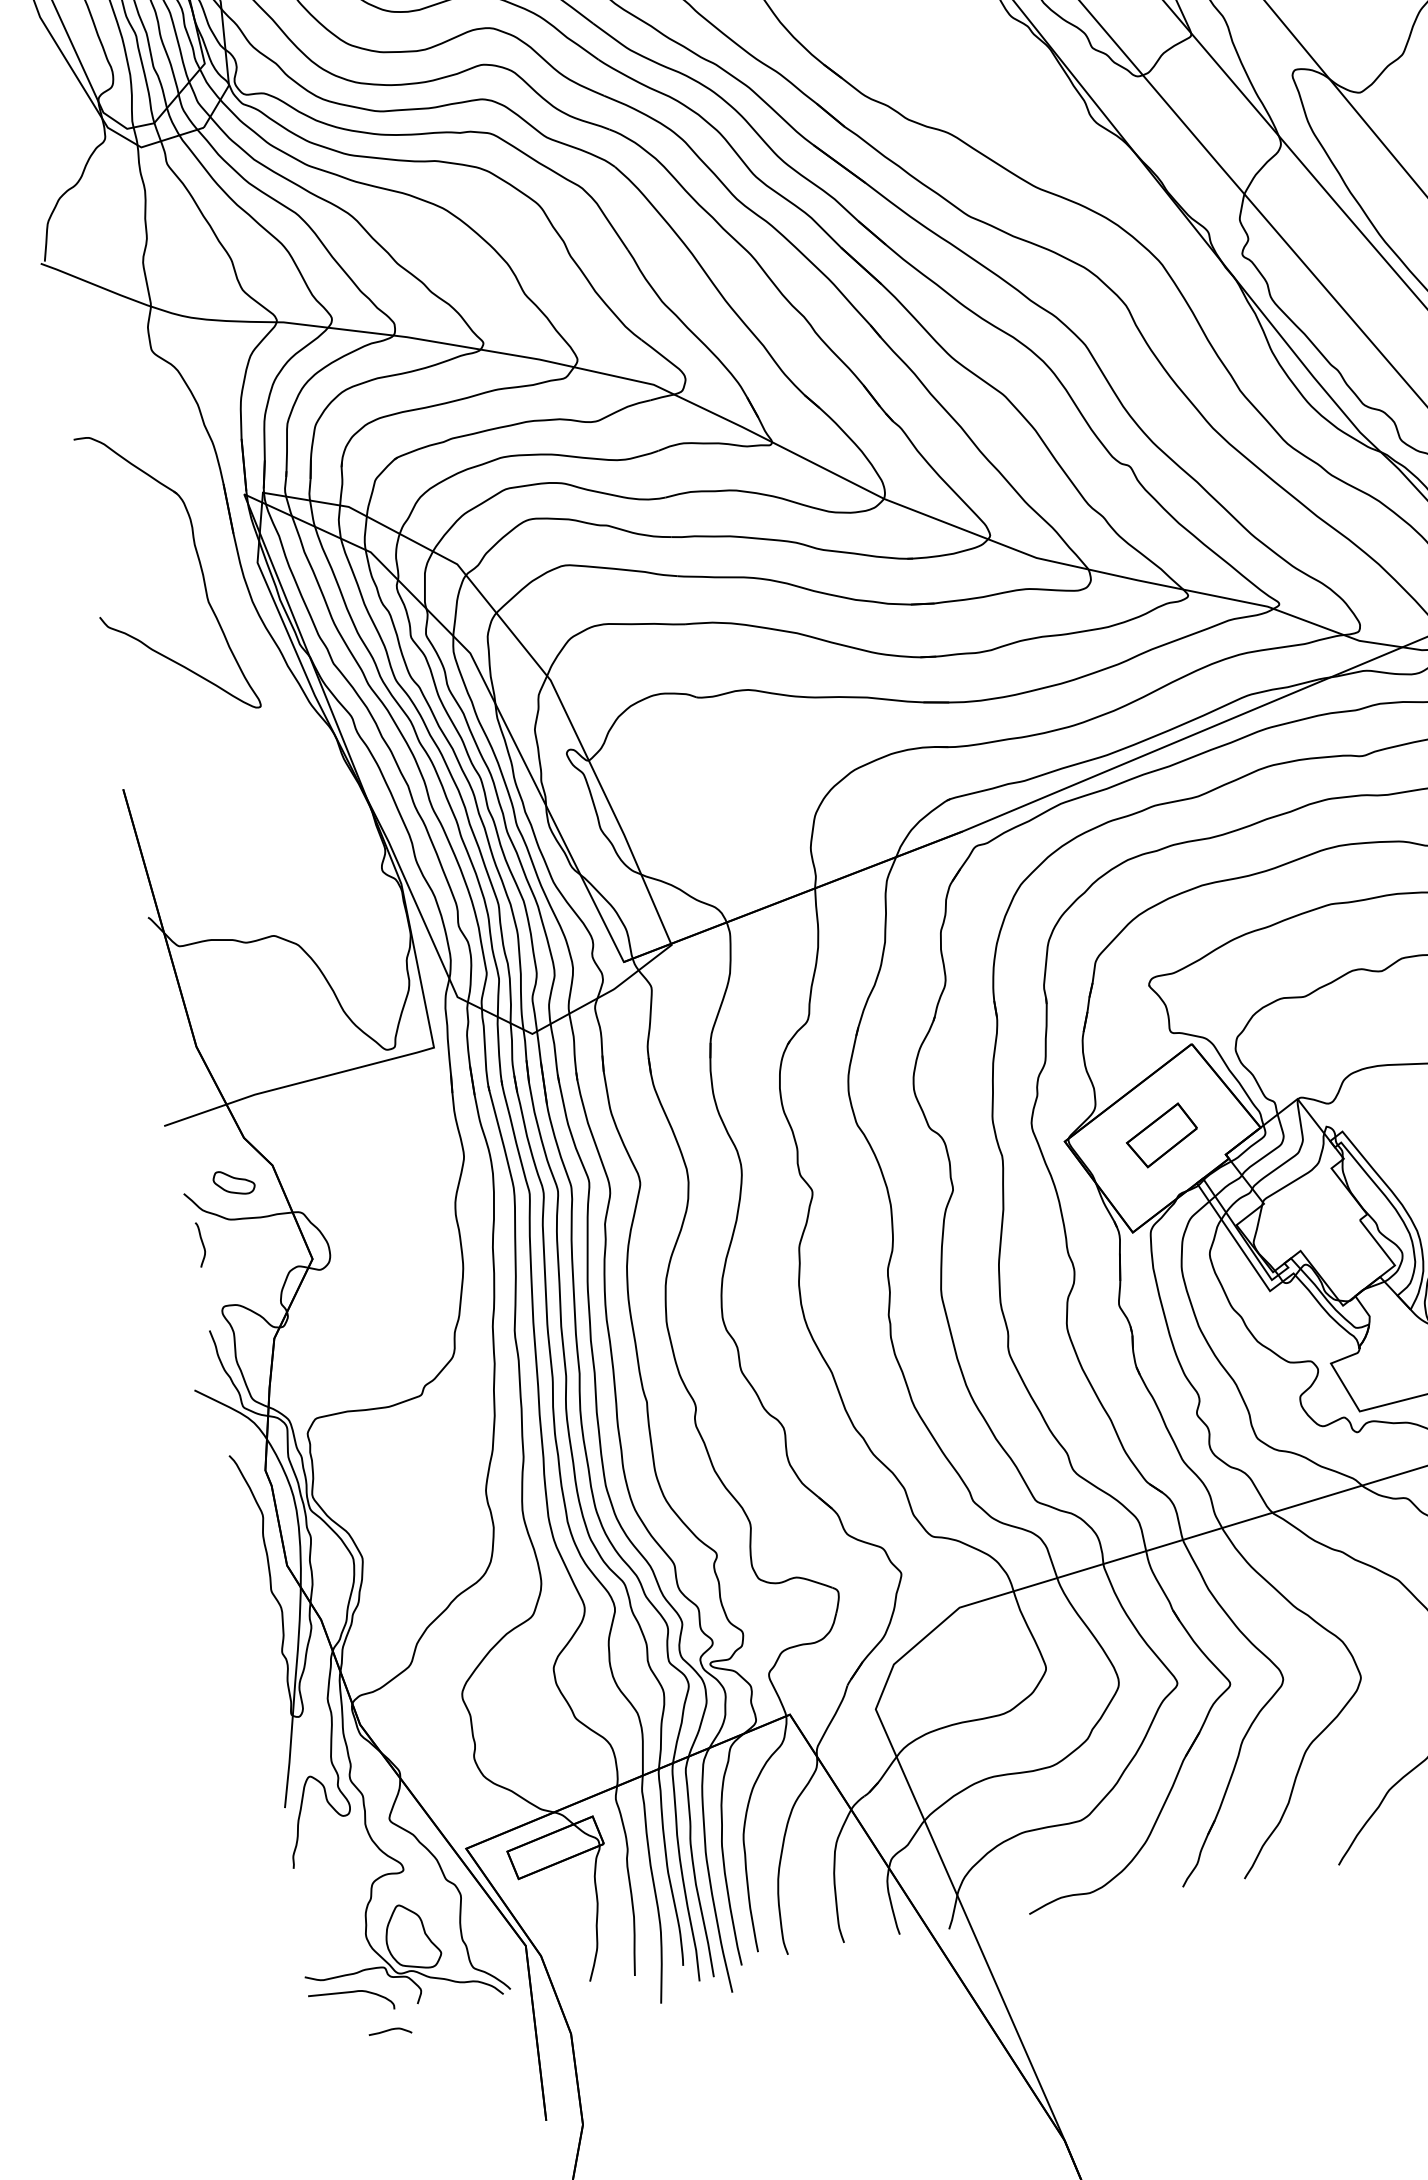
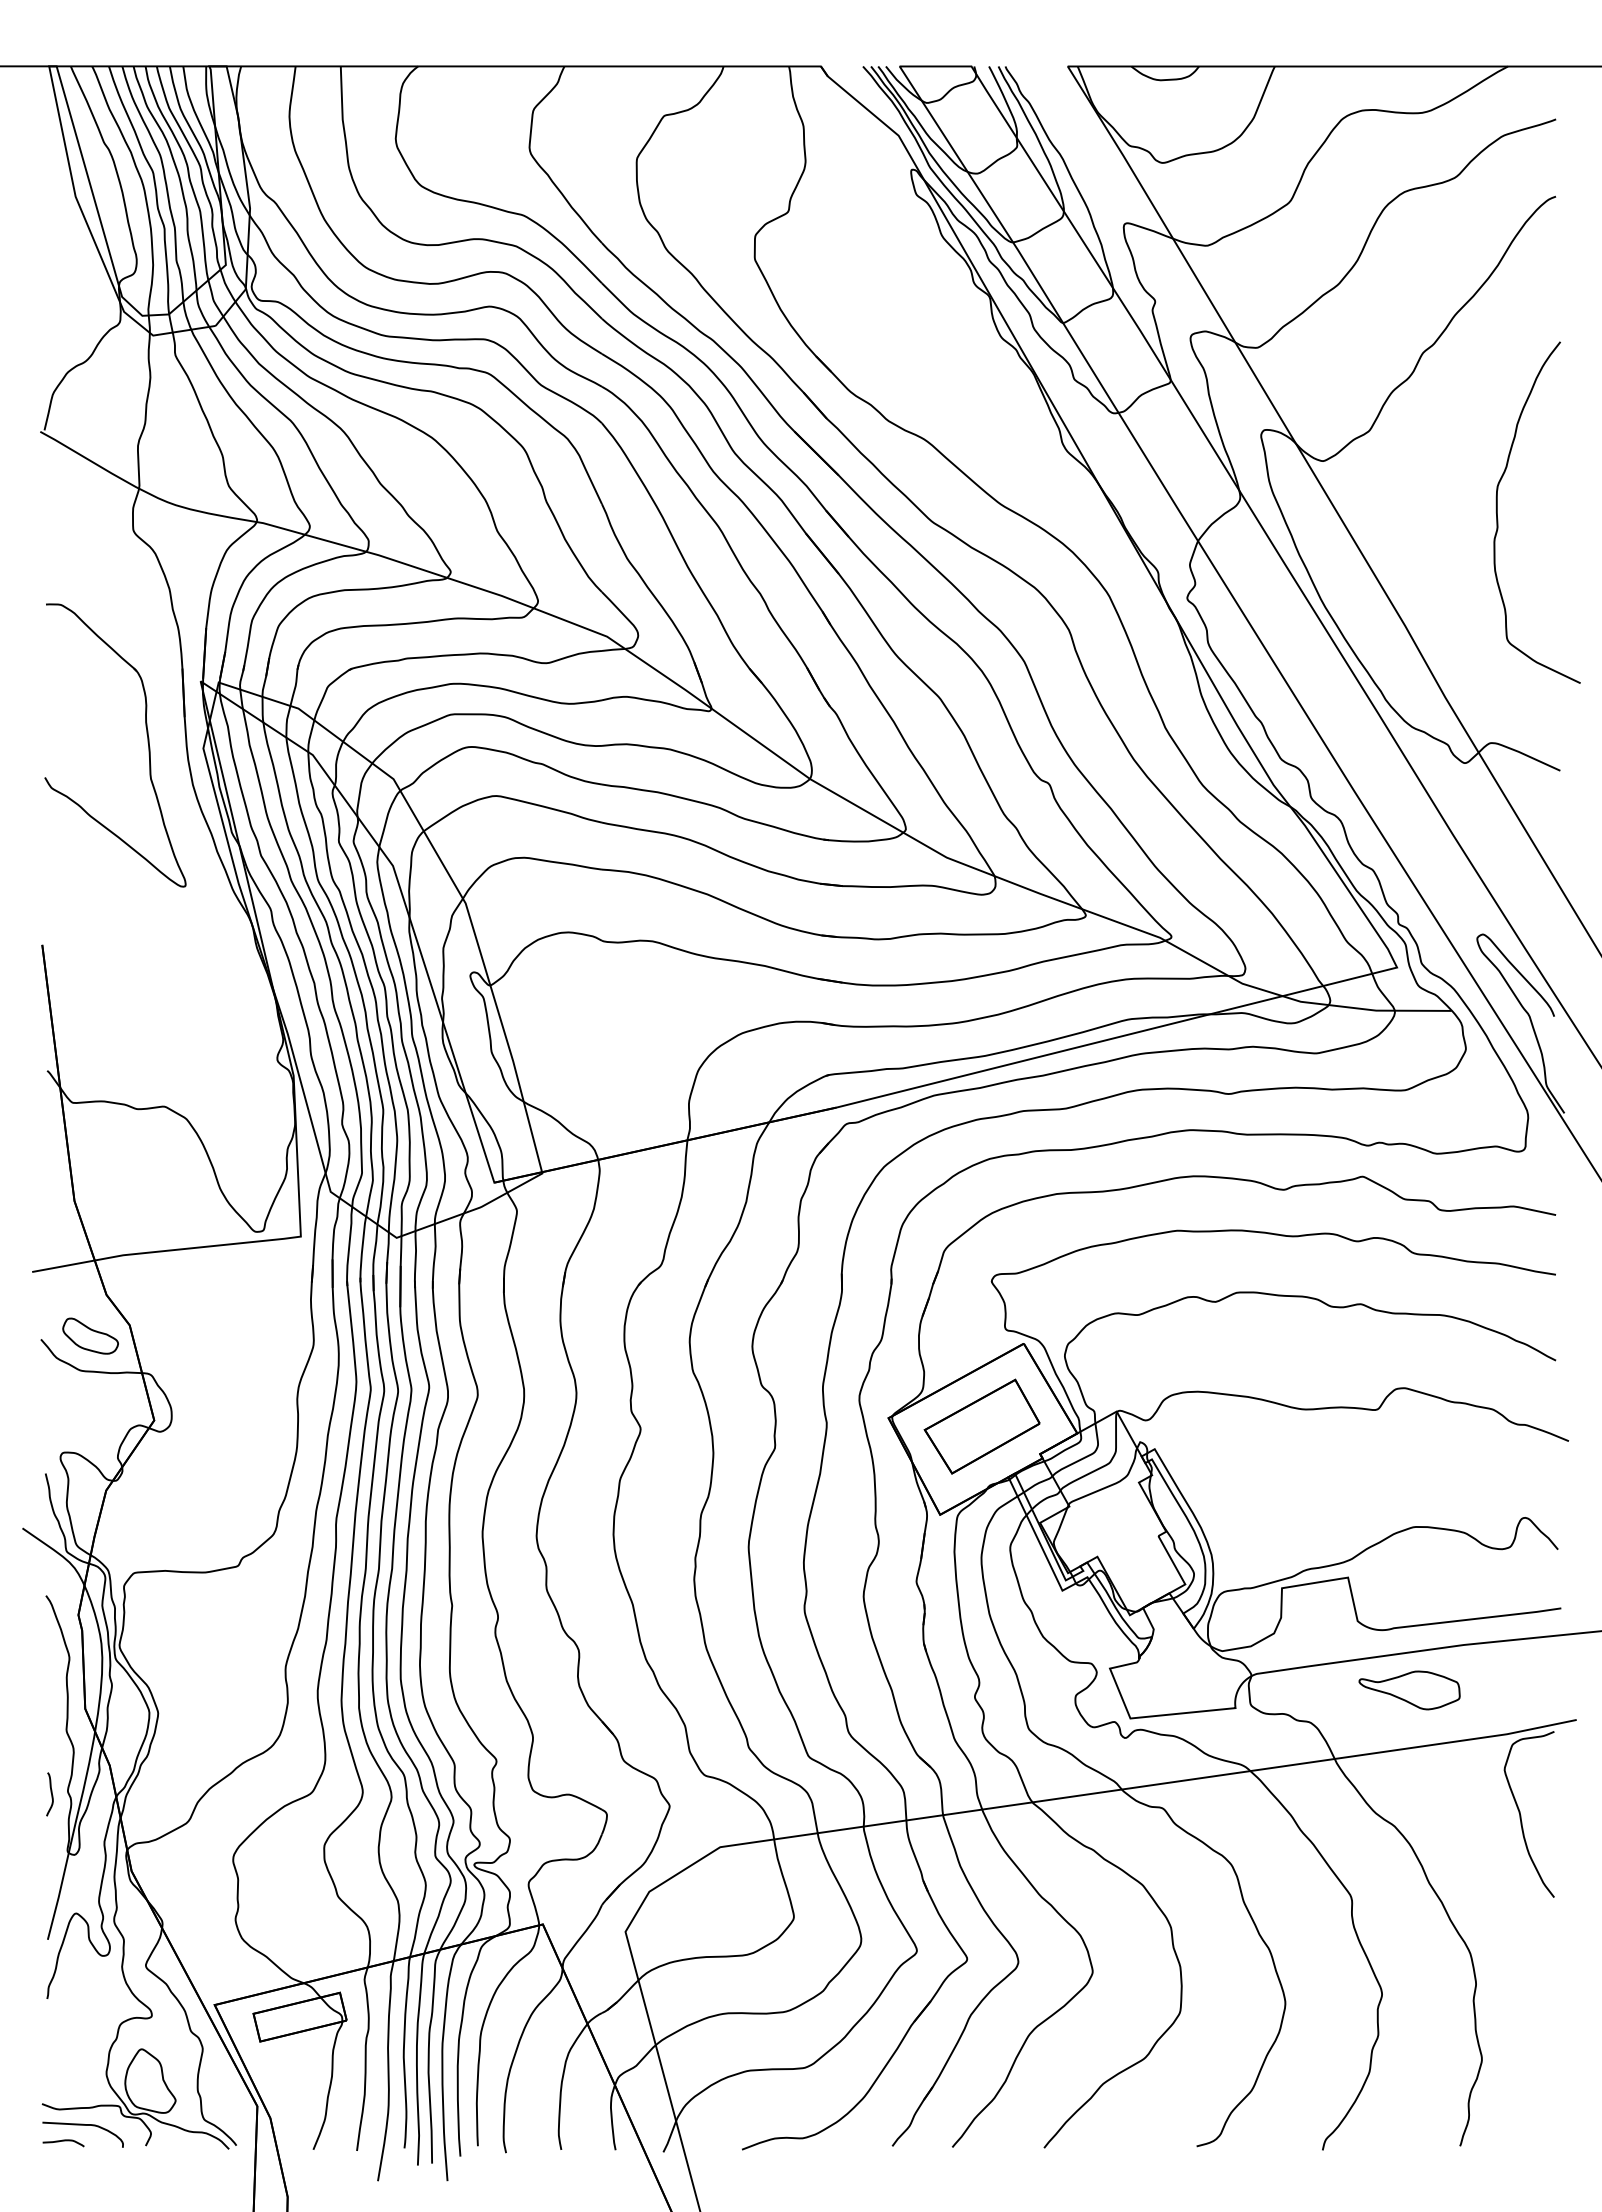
part: (1161, 1135) -> (981, 1426), size x1.67
part: (233, 1182) -> (90, 1335), size x1.43
curve: (202, 1244) -> (51, 1794), moved
curve: (390, 2030) -> (63, 2141), moved

